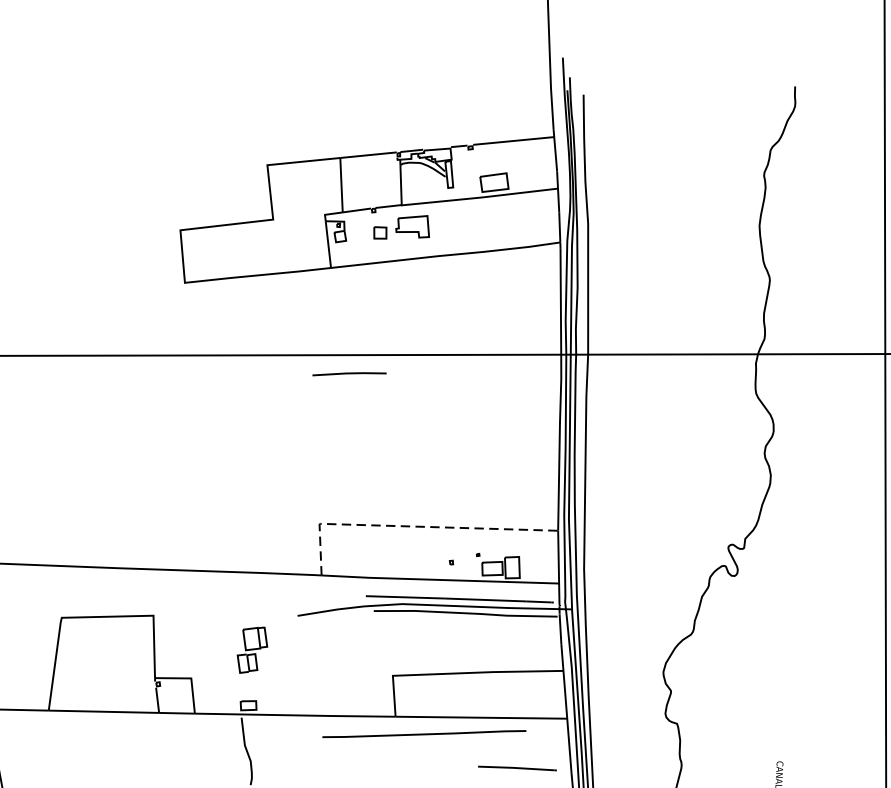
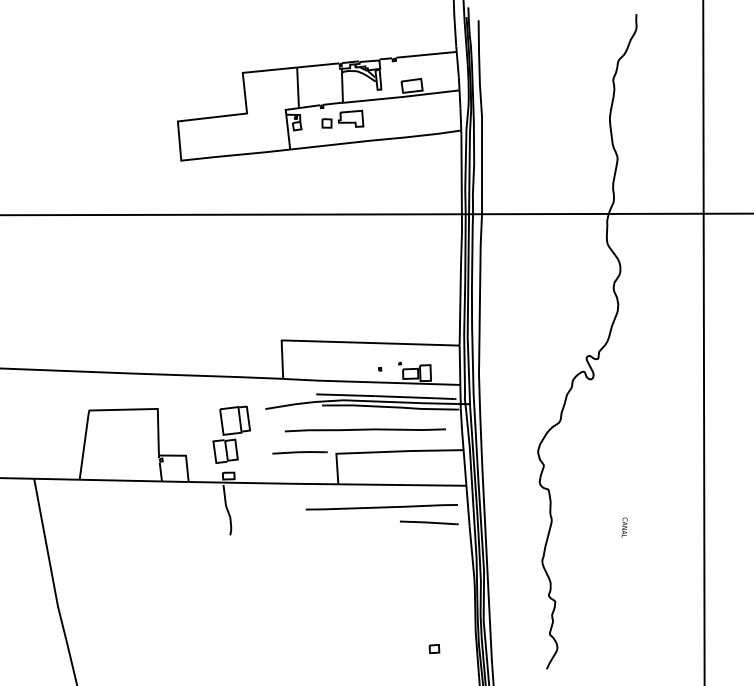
line: (348, 373) -> (299, 452), moved
line: (411, 526) -> (350, 342), dashed -> solid
line: (430, 644) -> (364, 430), added
part: (252, 649) -> (231, 434), size x1.67
line: (423, 734) -> (381, 507), moved

